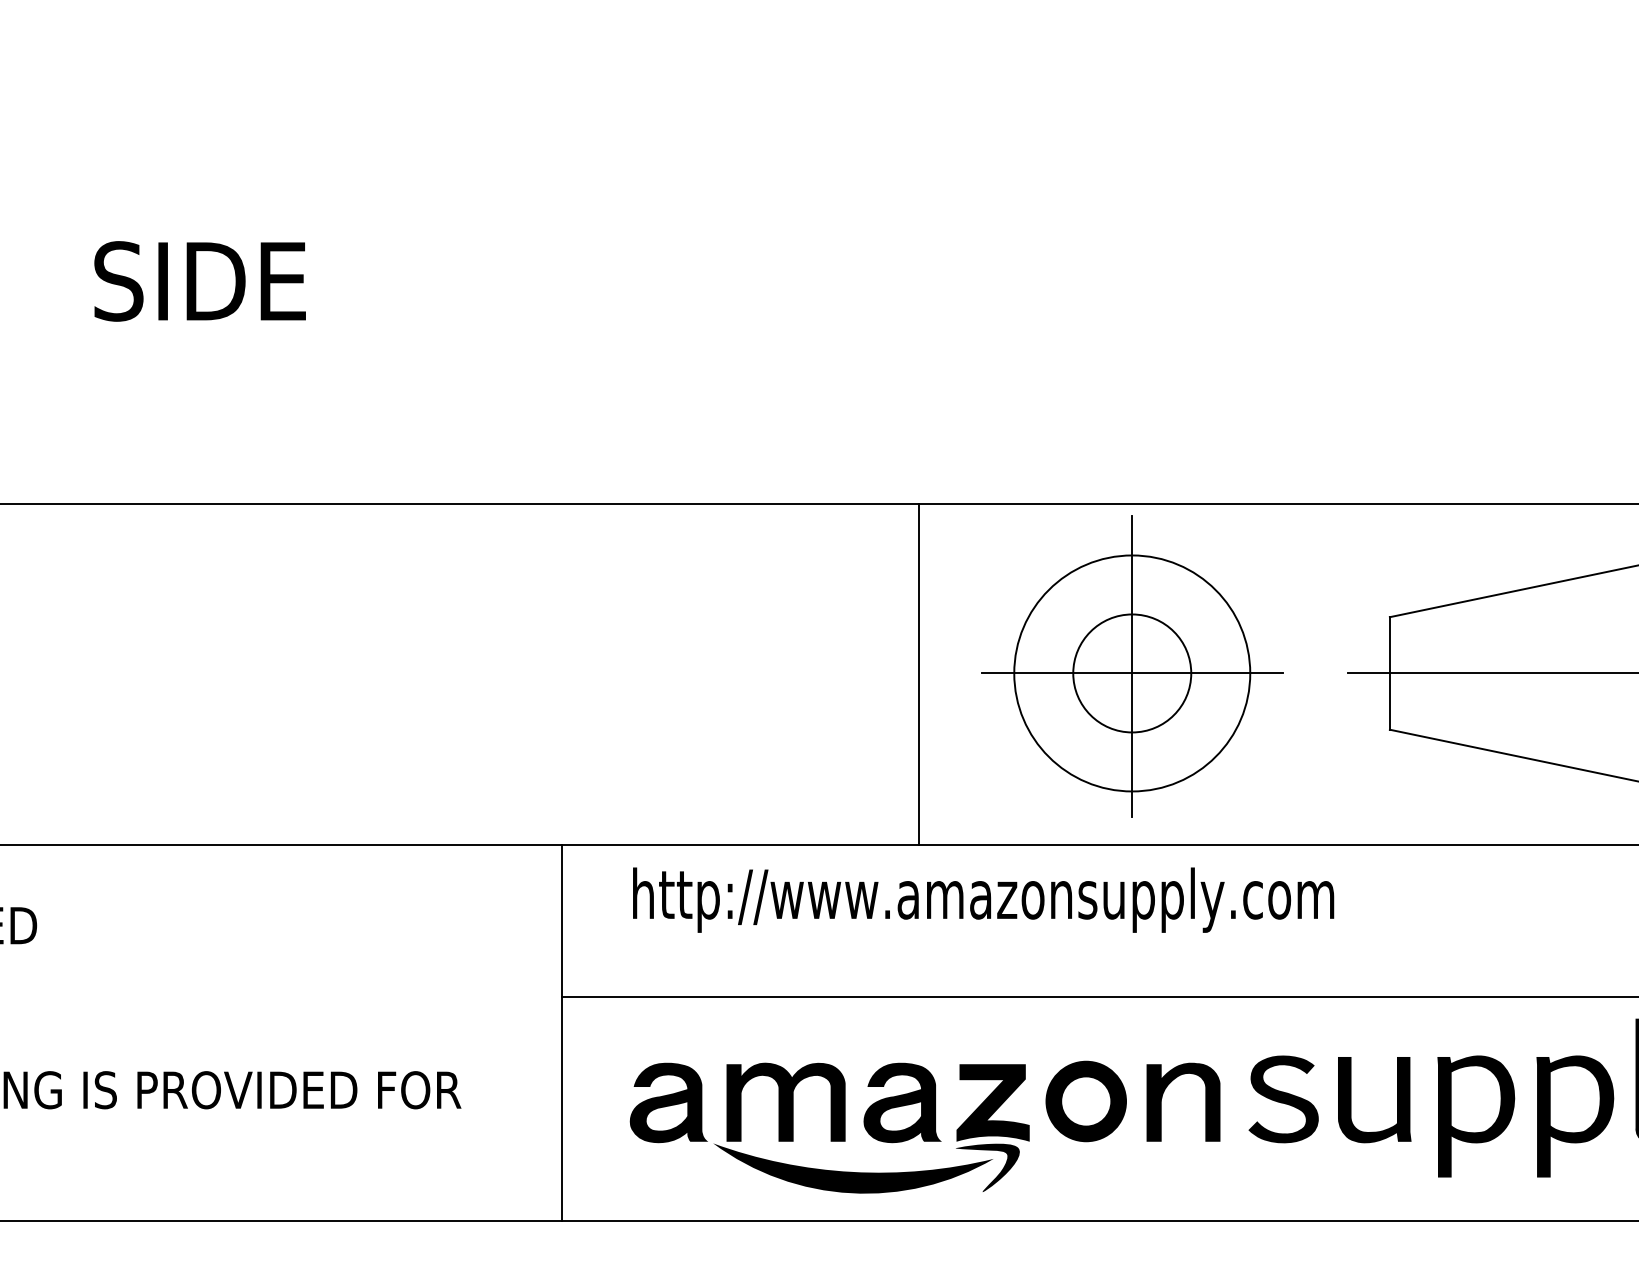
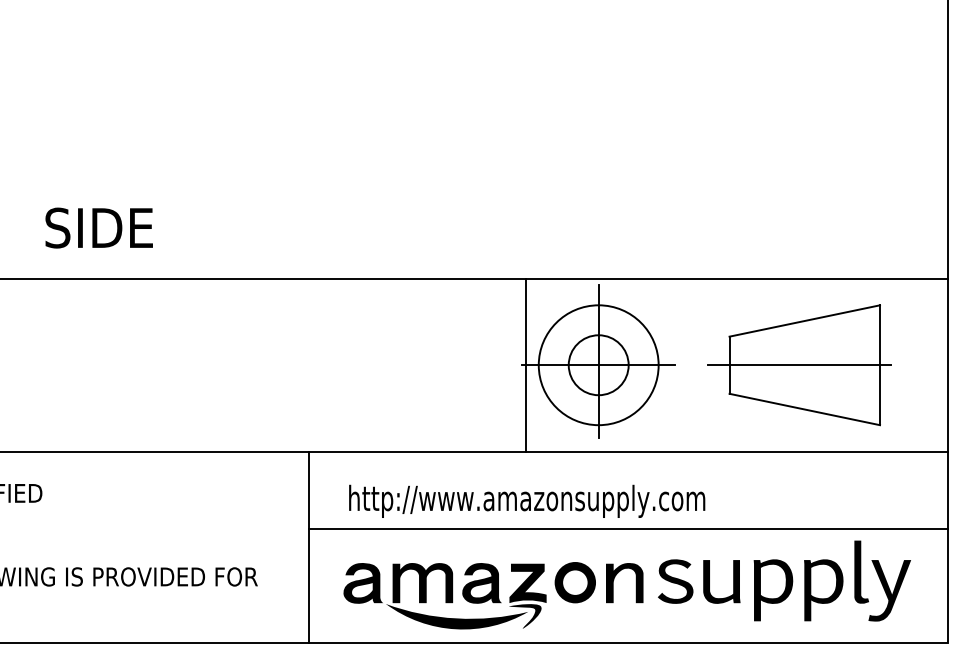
text: (198, 280) -> (98, 227), moved
line: (919, 673) -> (525, 365), moved
text: (984, 898) -> (527, 500), moved

